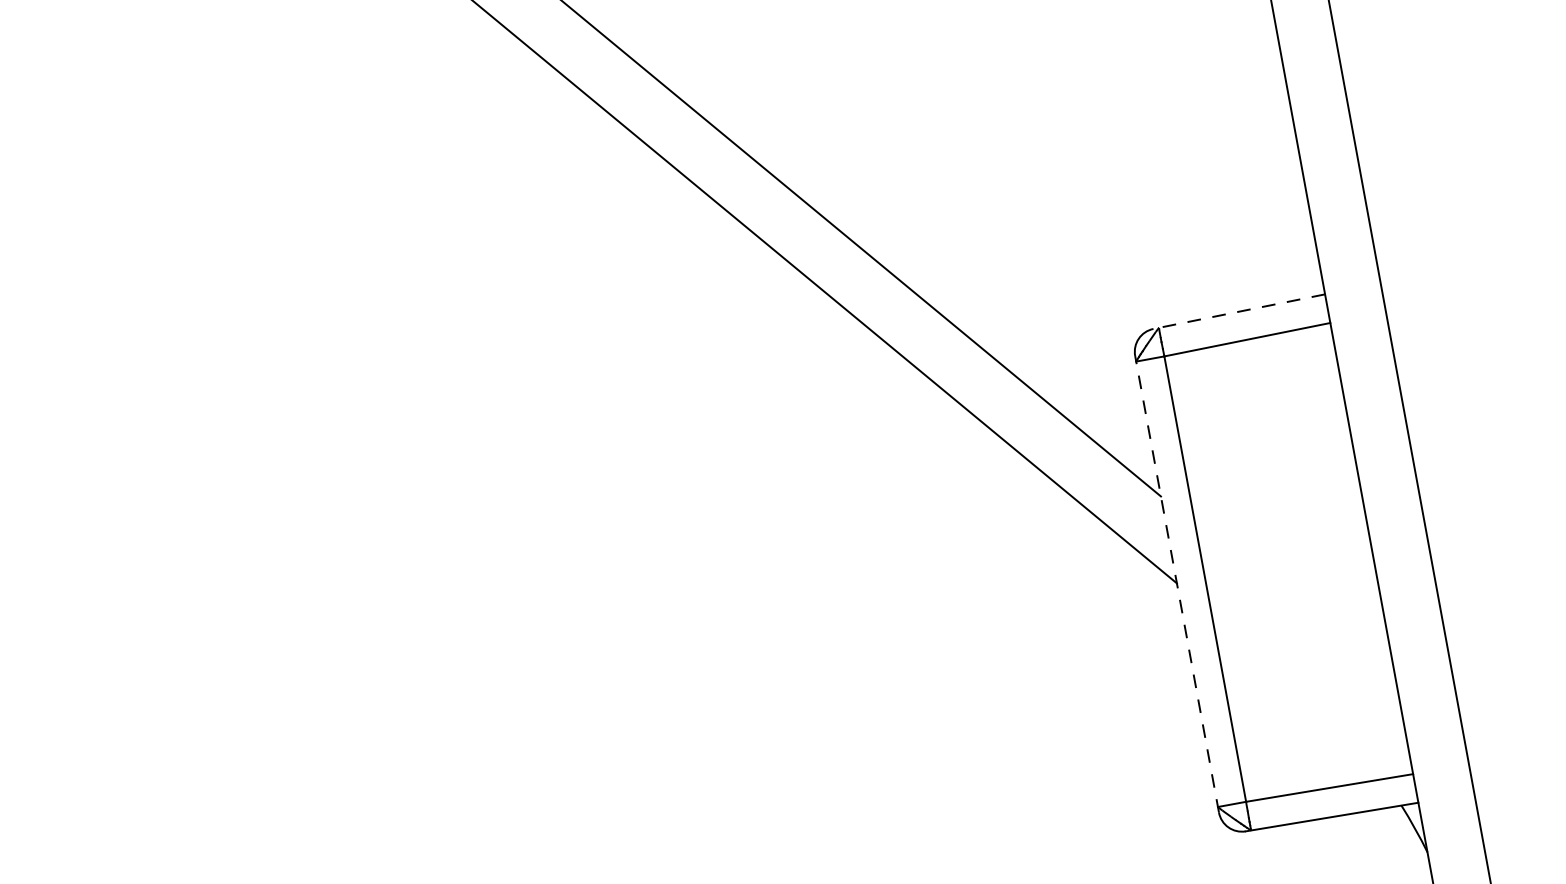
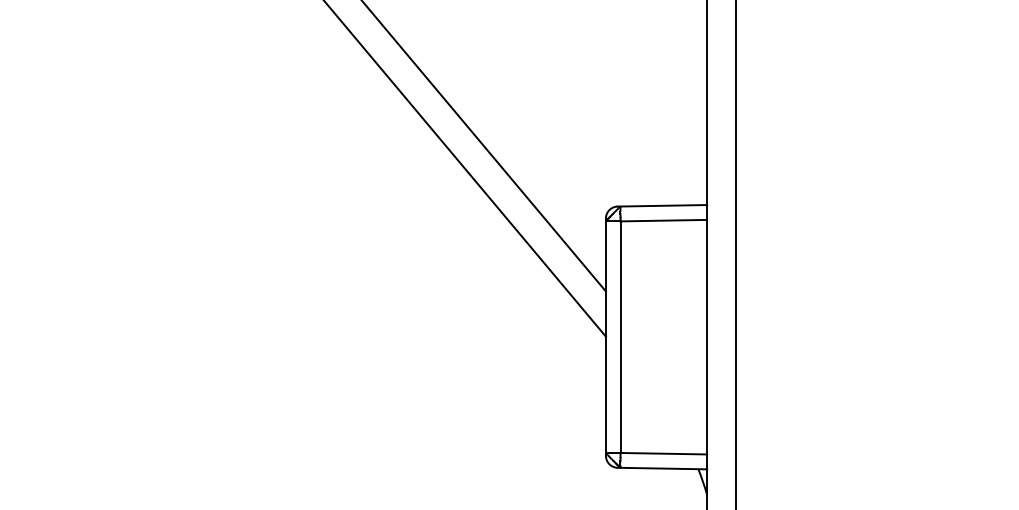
line: (1239, 311) -> (662, 205), dashed -> solid
line: (1176, 585) -> (605, 337), dashed -> solid

